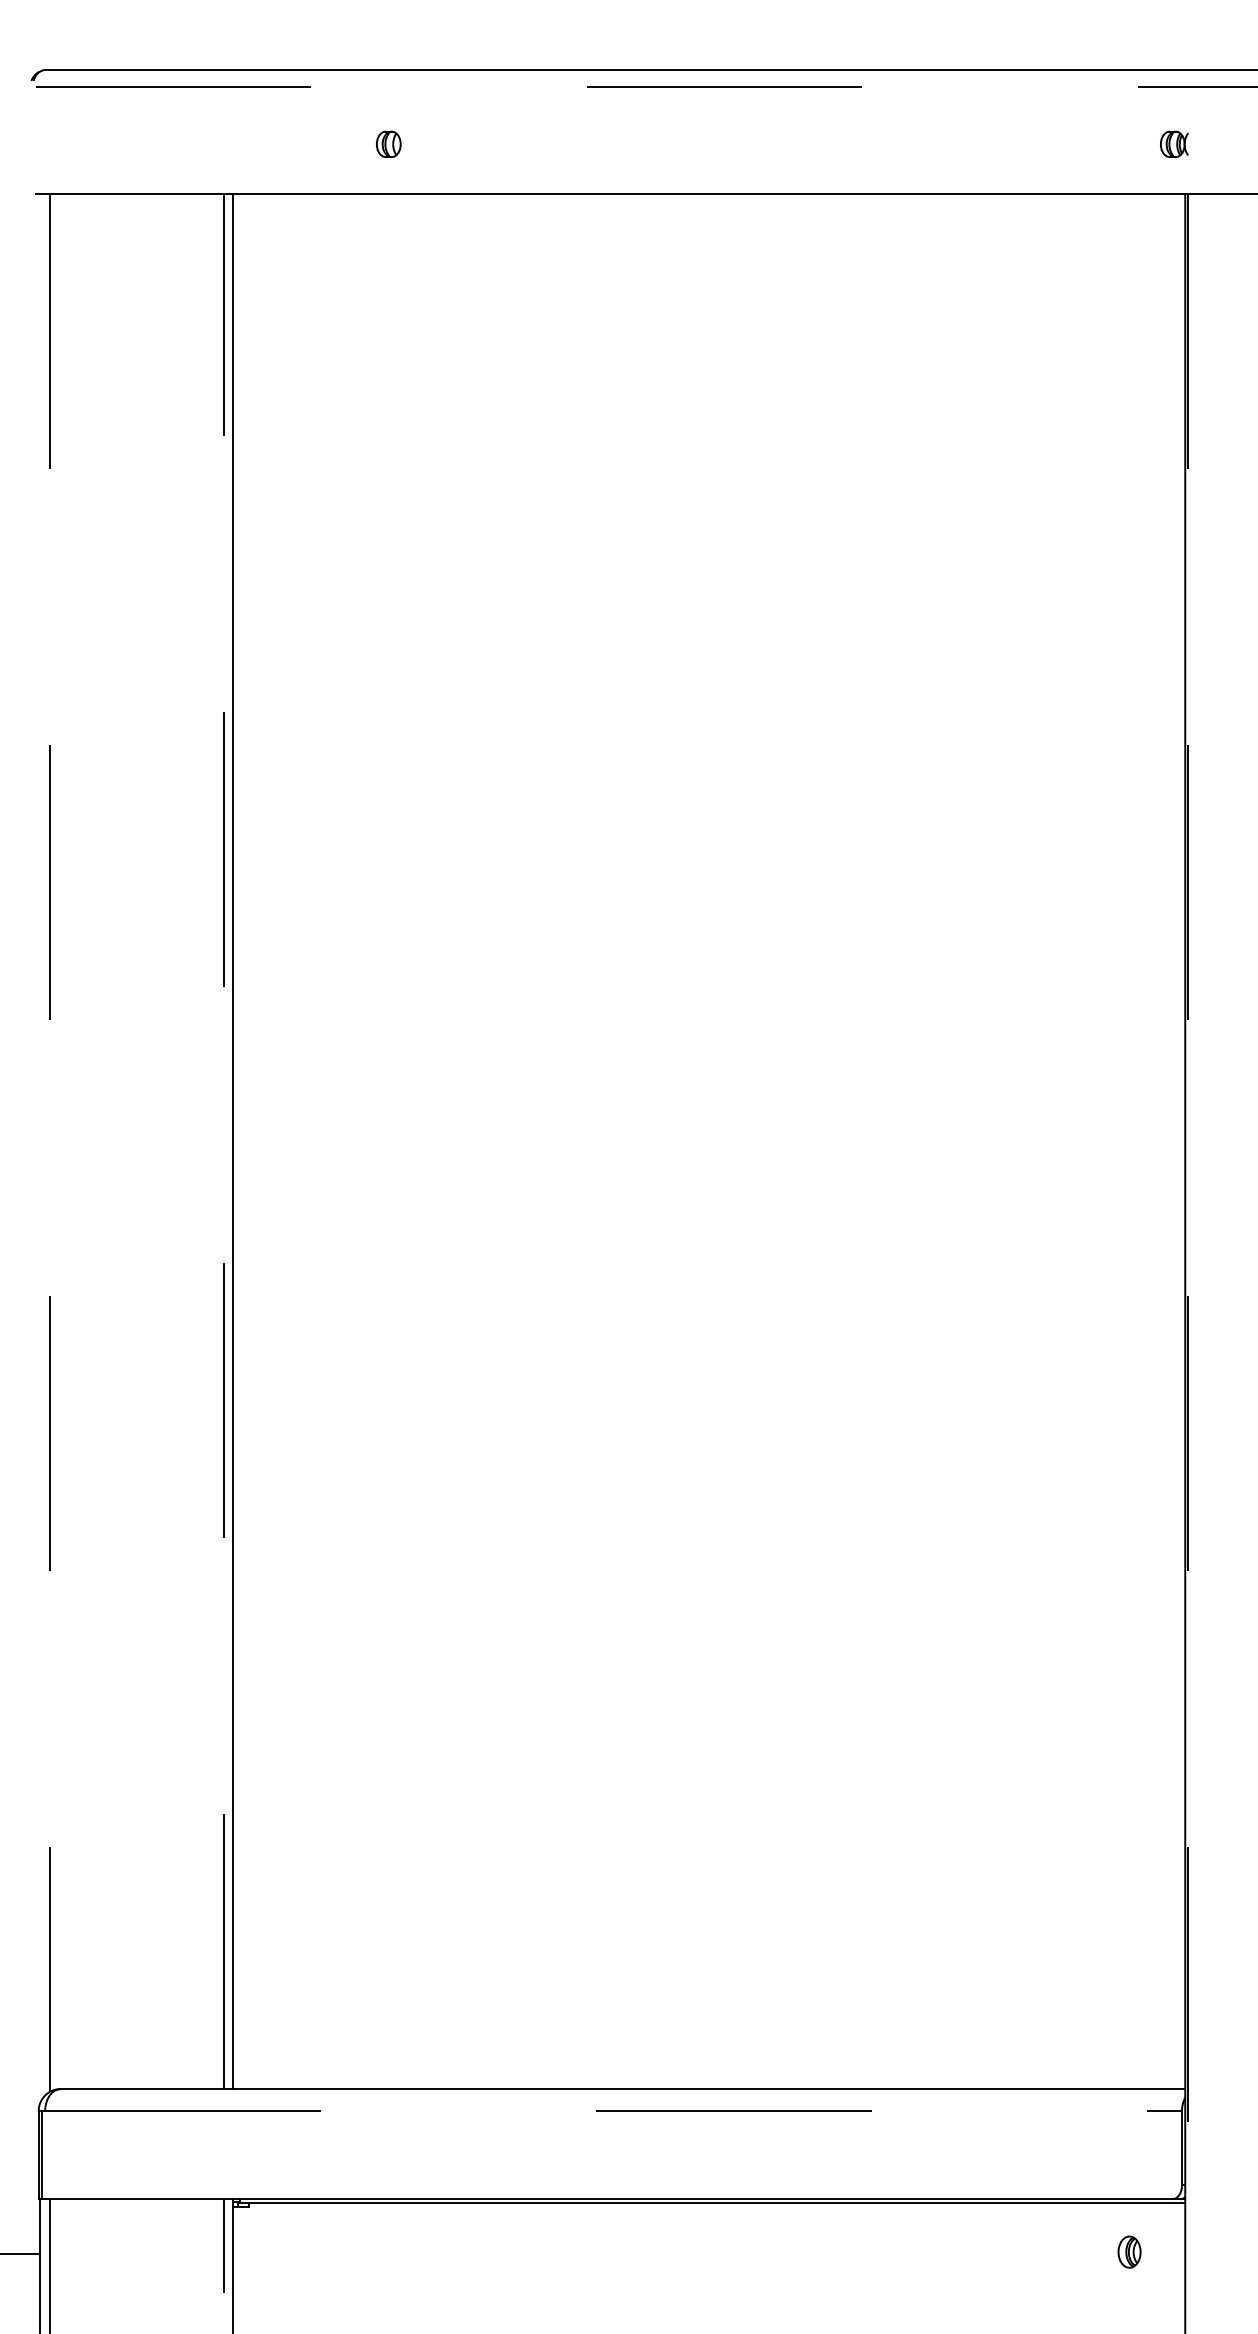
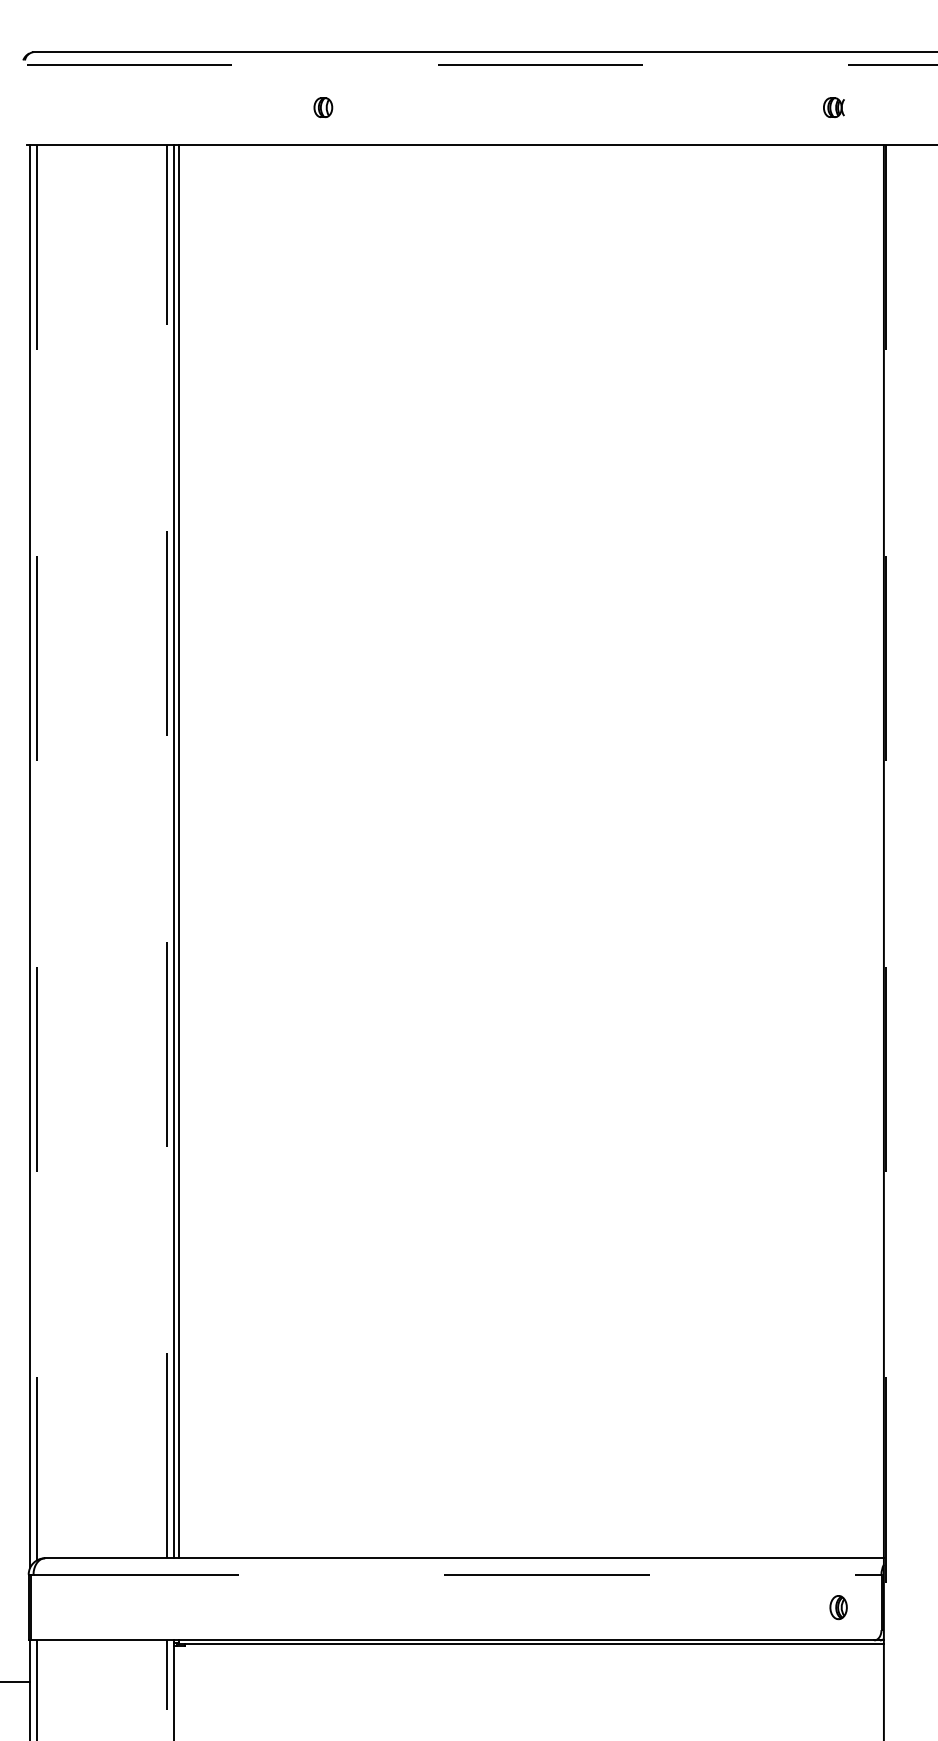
part: (388, 143) -> (323, 107), moved
part: (1174, 143) -> (834, 107), moved
line: (240, 1141) -> (179, 851), added
line: (40, 1147) -> (30, 855), added
part: (1129, 2251) -> (838, 1607), moved

